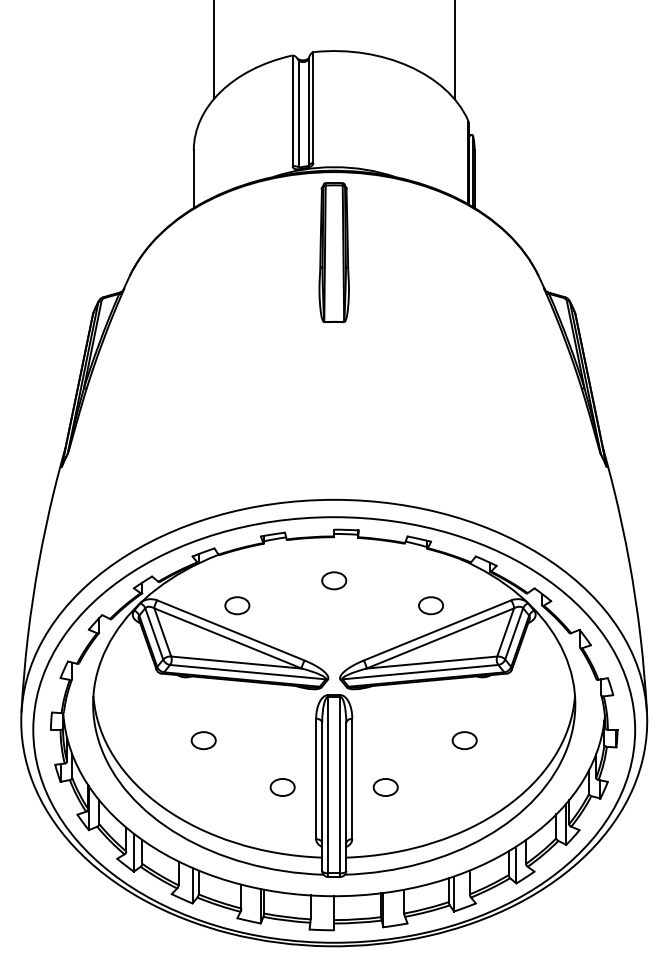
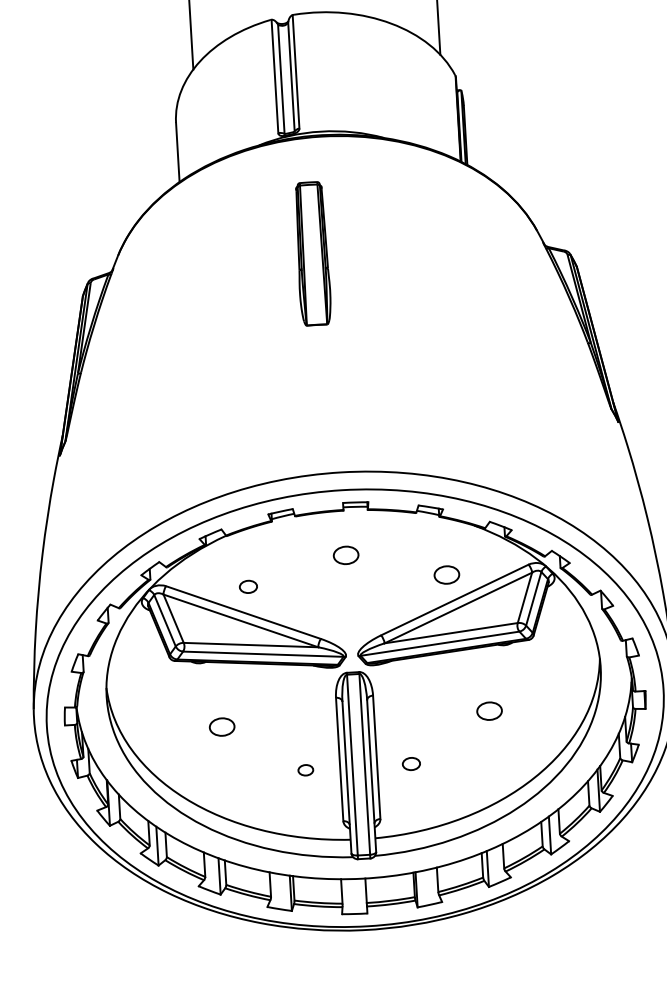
part: (333, 252) -> (312, 253), moved
part: (237, 605) -> (248, 586), size x0.7
part: (282, 787) -> (305, 770), size x0.6
part: (385, 787) -> (411, 764), size x0.7

